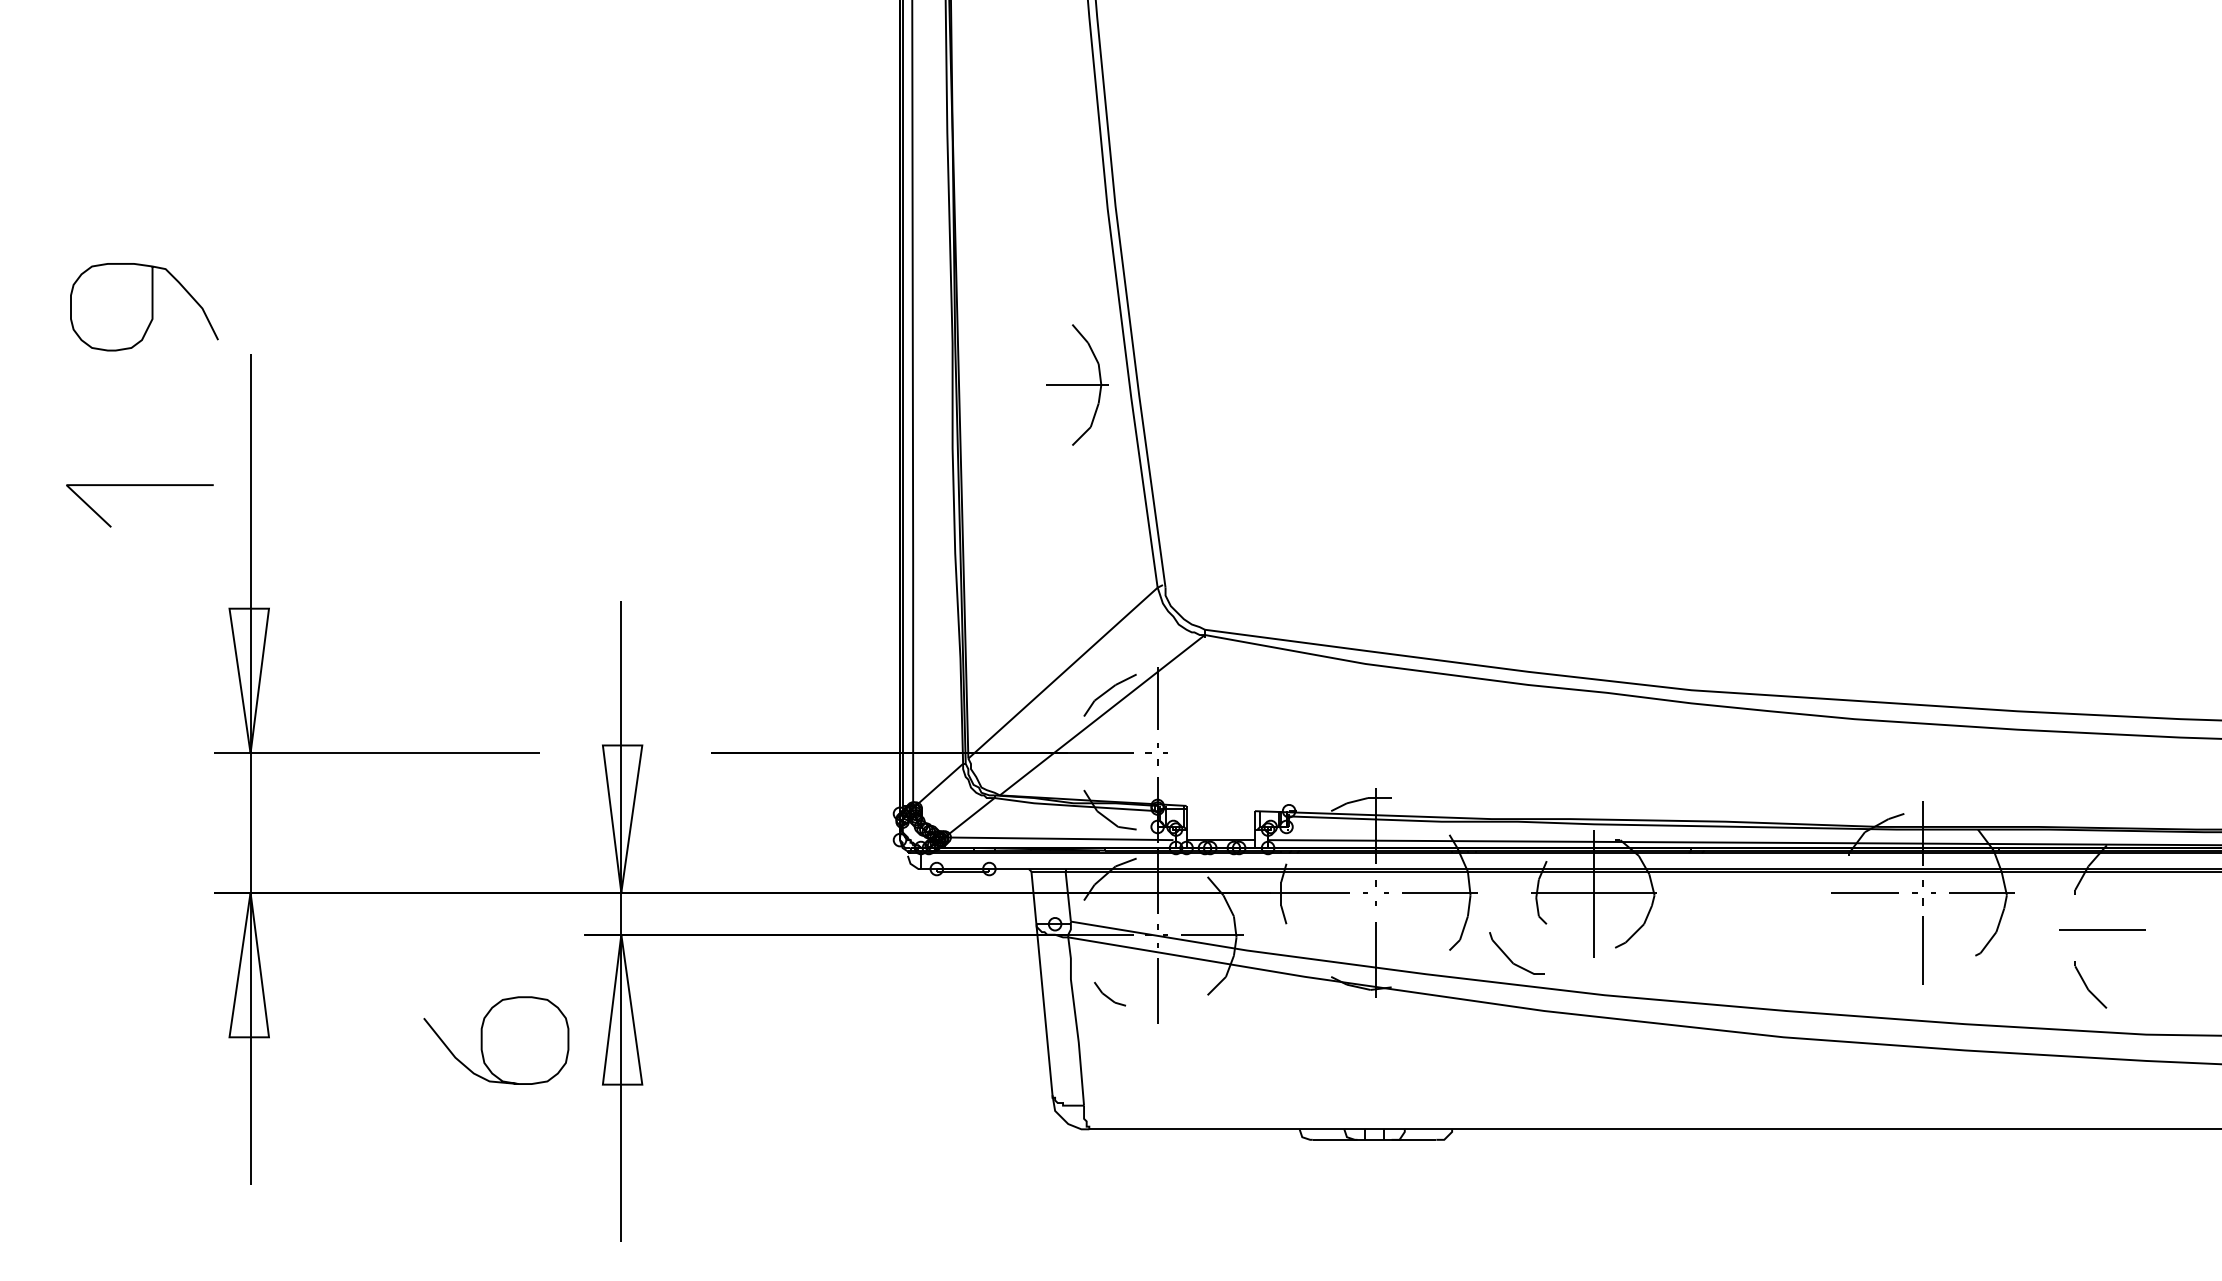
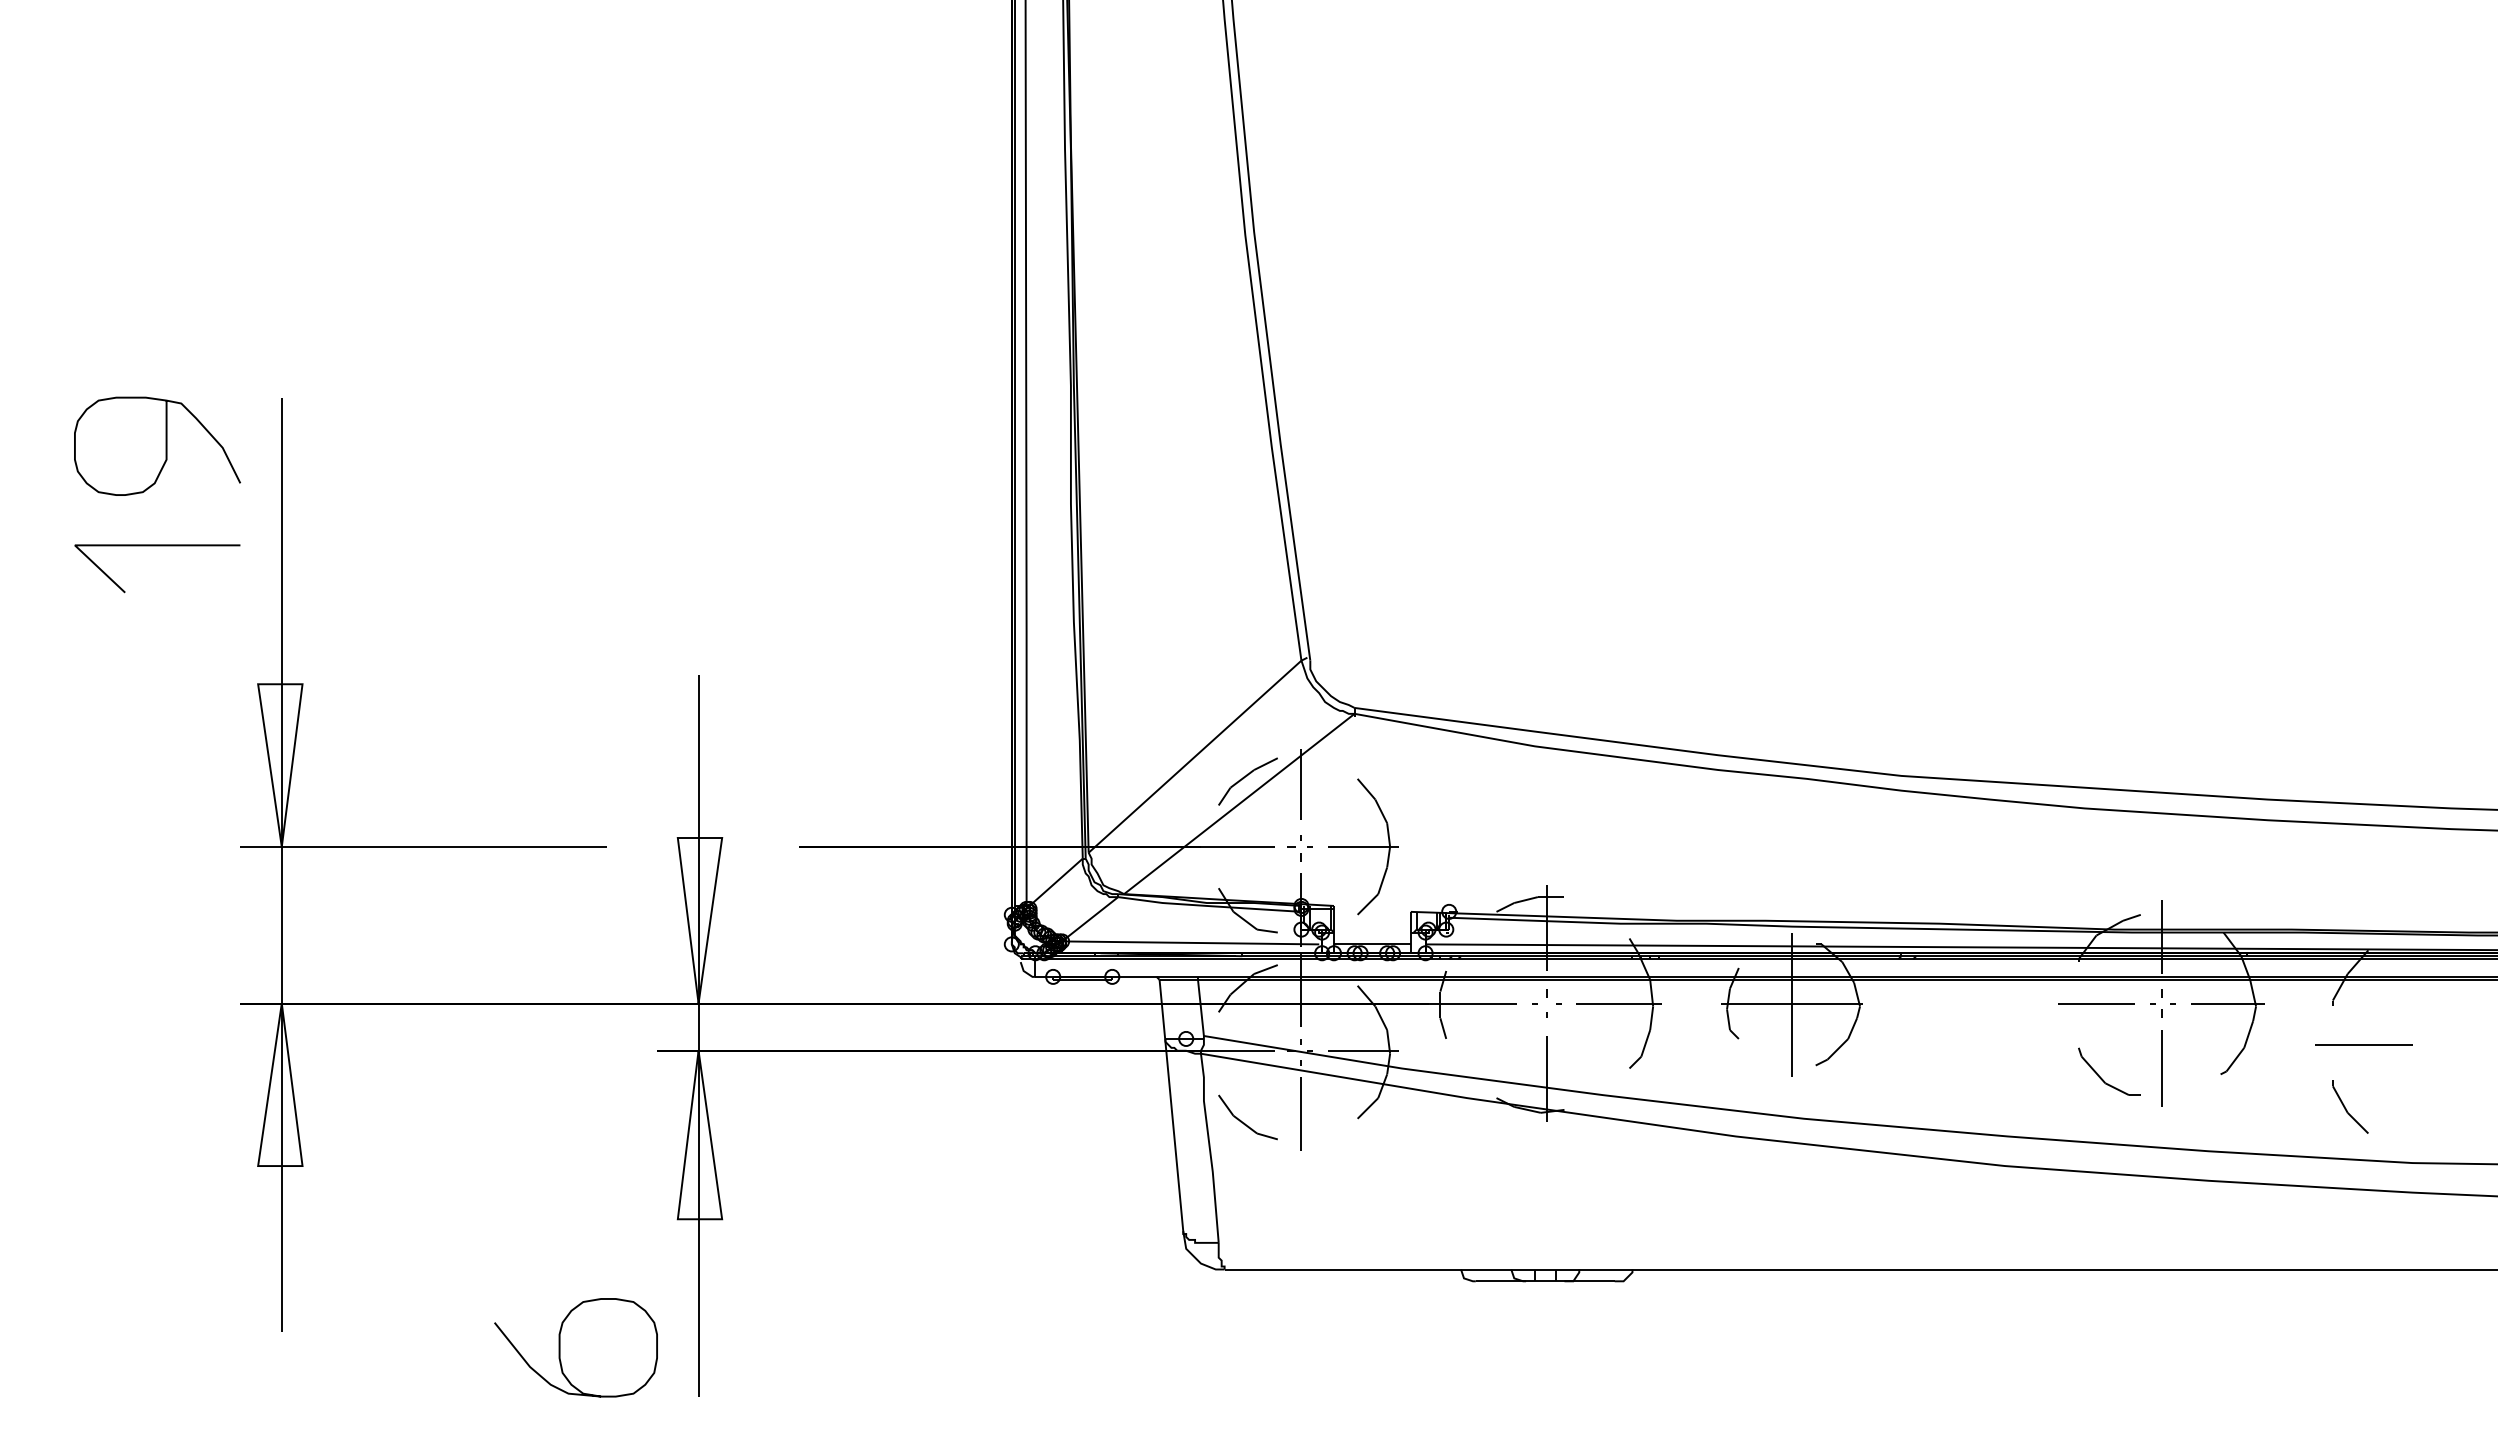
curve: (151, 306) -> (165, 445), moved
part: (1077, 384) -> (1363, 846), moved
part: (1510, 959) -> (2102, 1078), moved
part: (1109, 994) -> (1247, 1117), size x1.67
curve: (482, 1040) -> (560, 1347), moved

